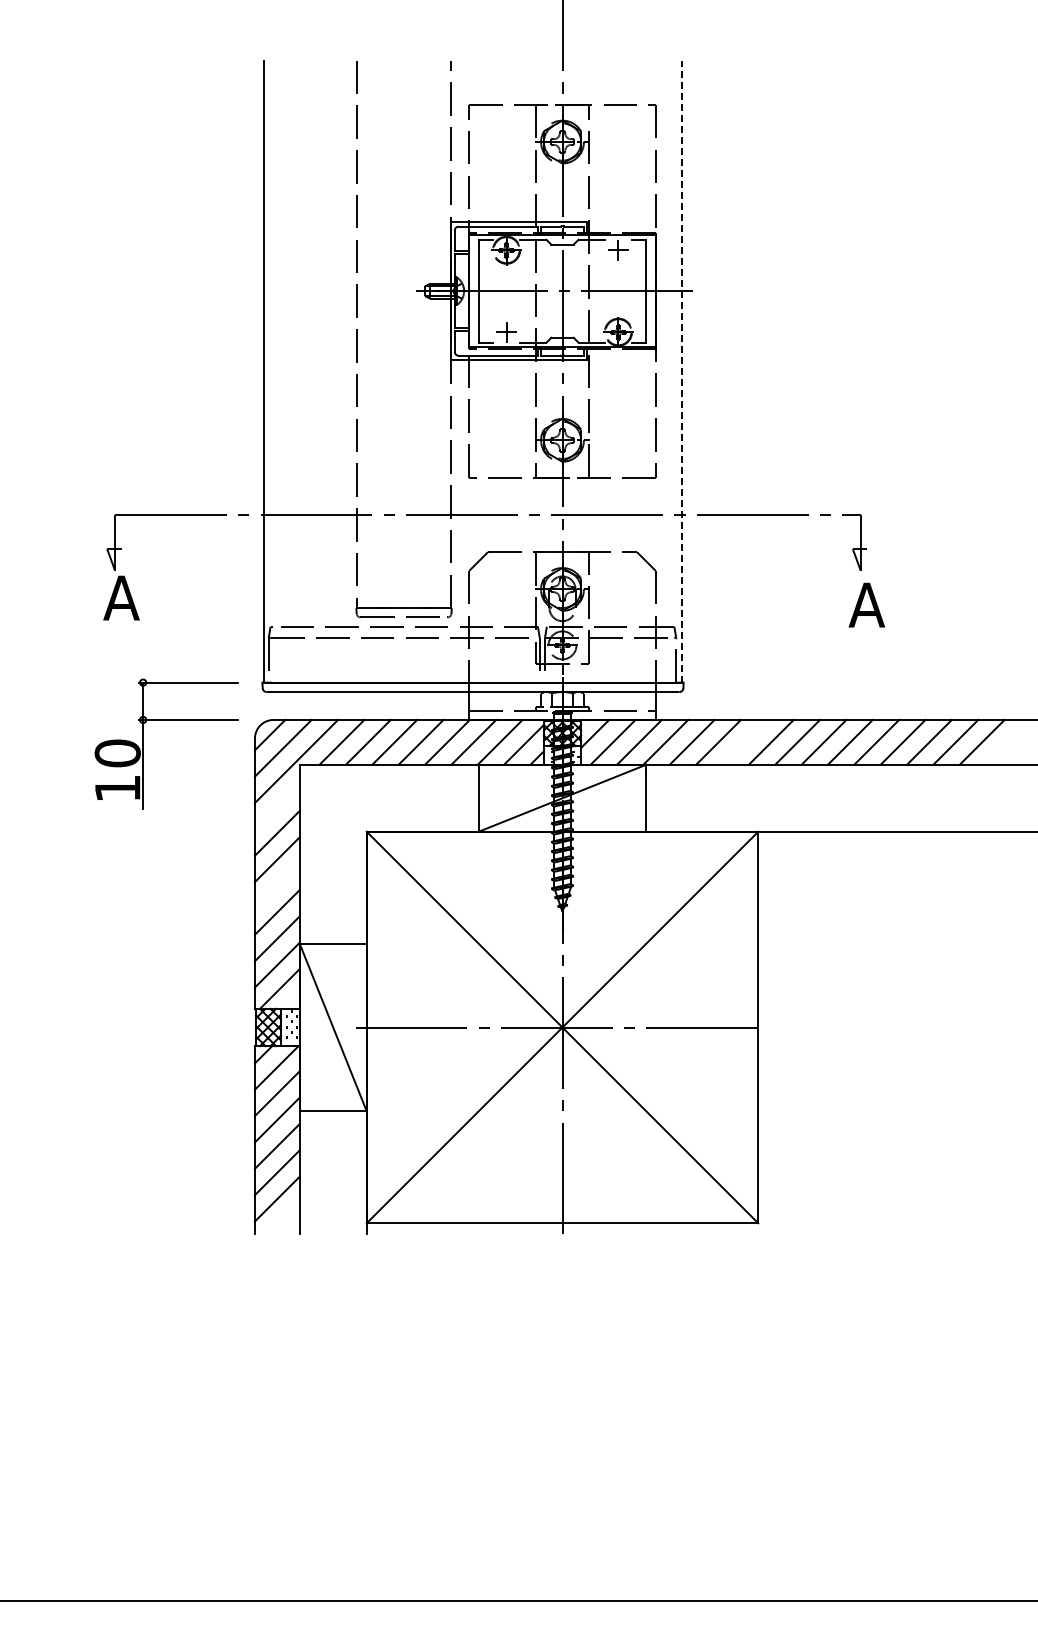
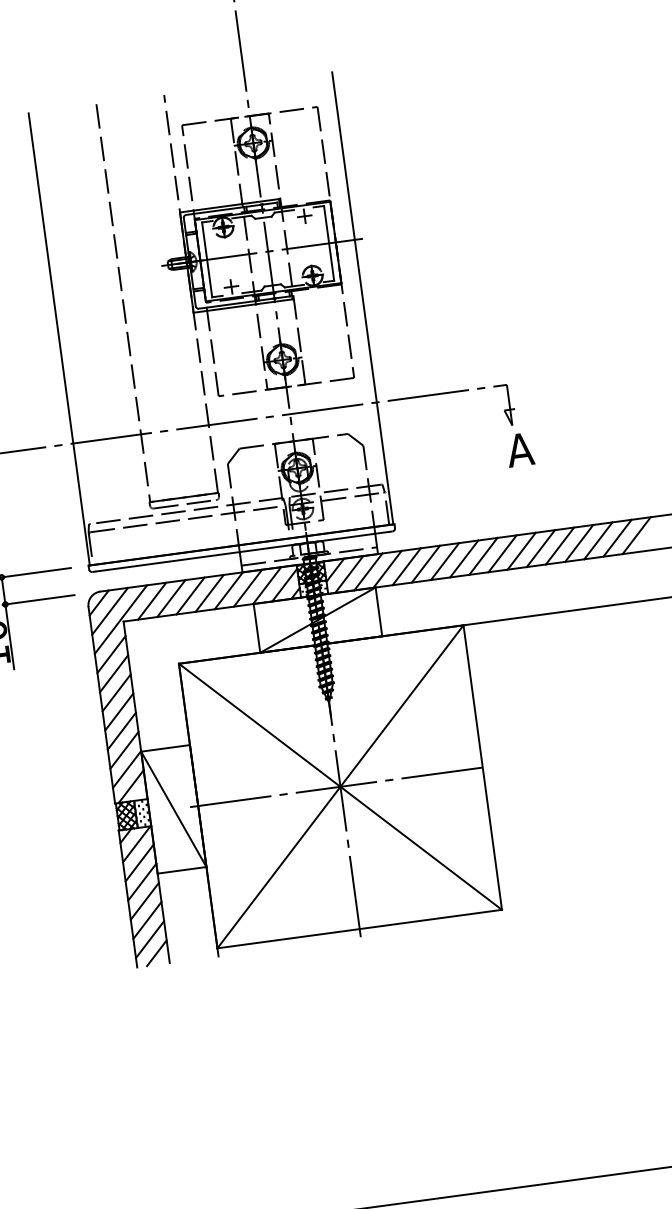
line: (681, 371) -> (362, 298), dashed -> solid
line: (744, 741) -> (444, 561), added
line: (1008, 741) -> (636, 535), added
line: (276, 806) -> (110, 654), added
line: (276, 885) -> (118, 711), added
line: (283, 1218) -> (156, 953), added

